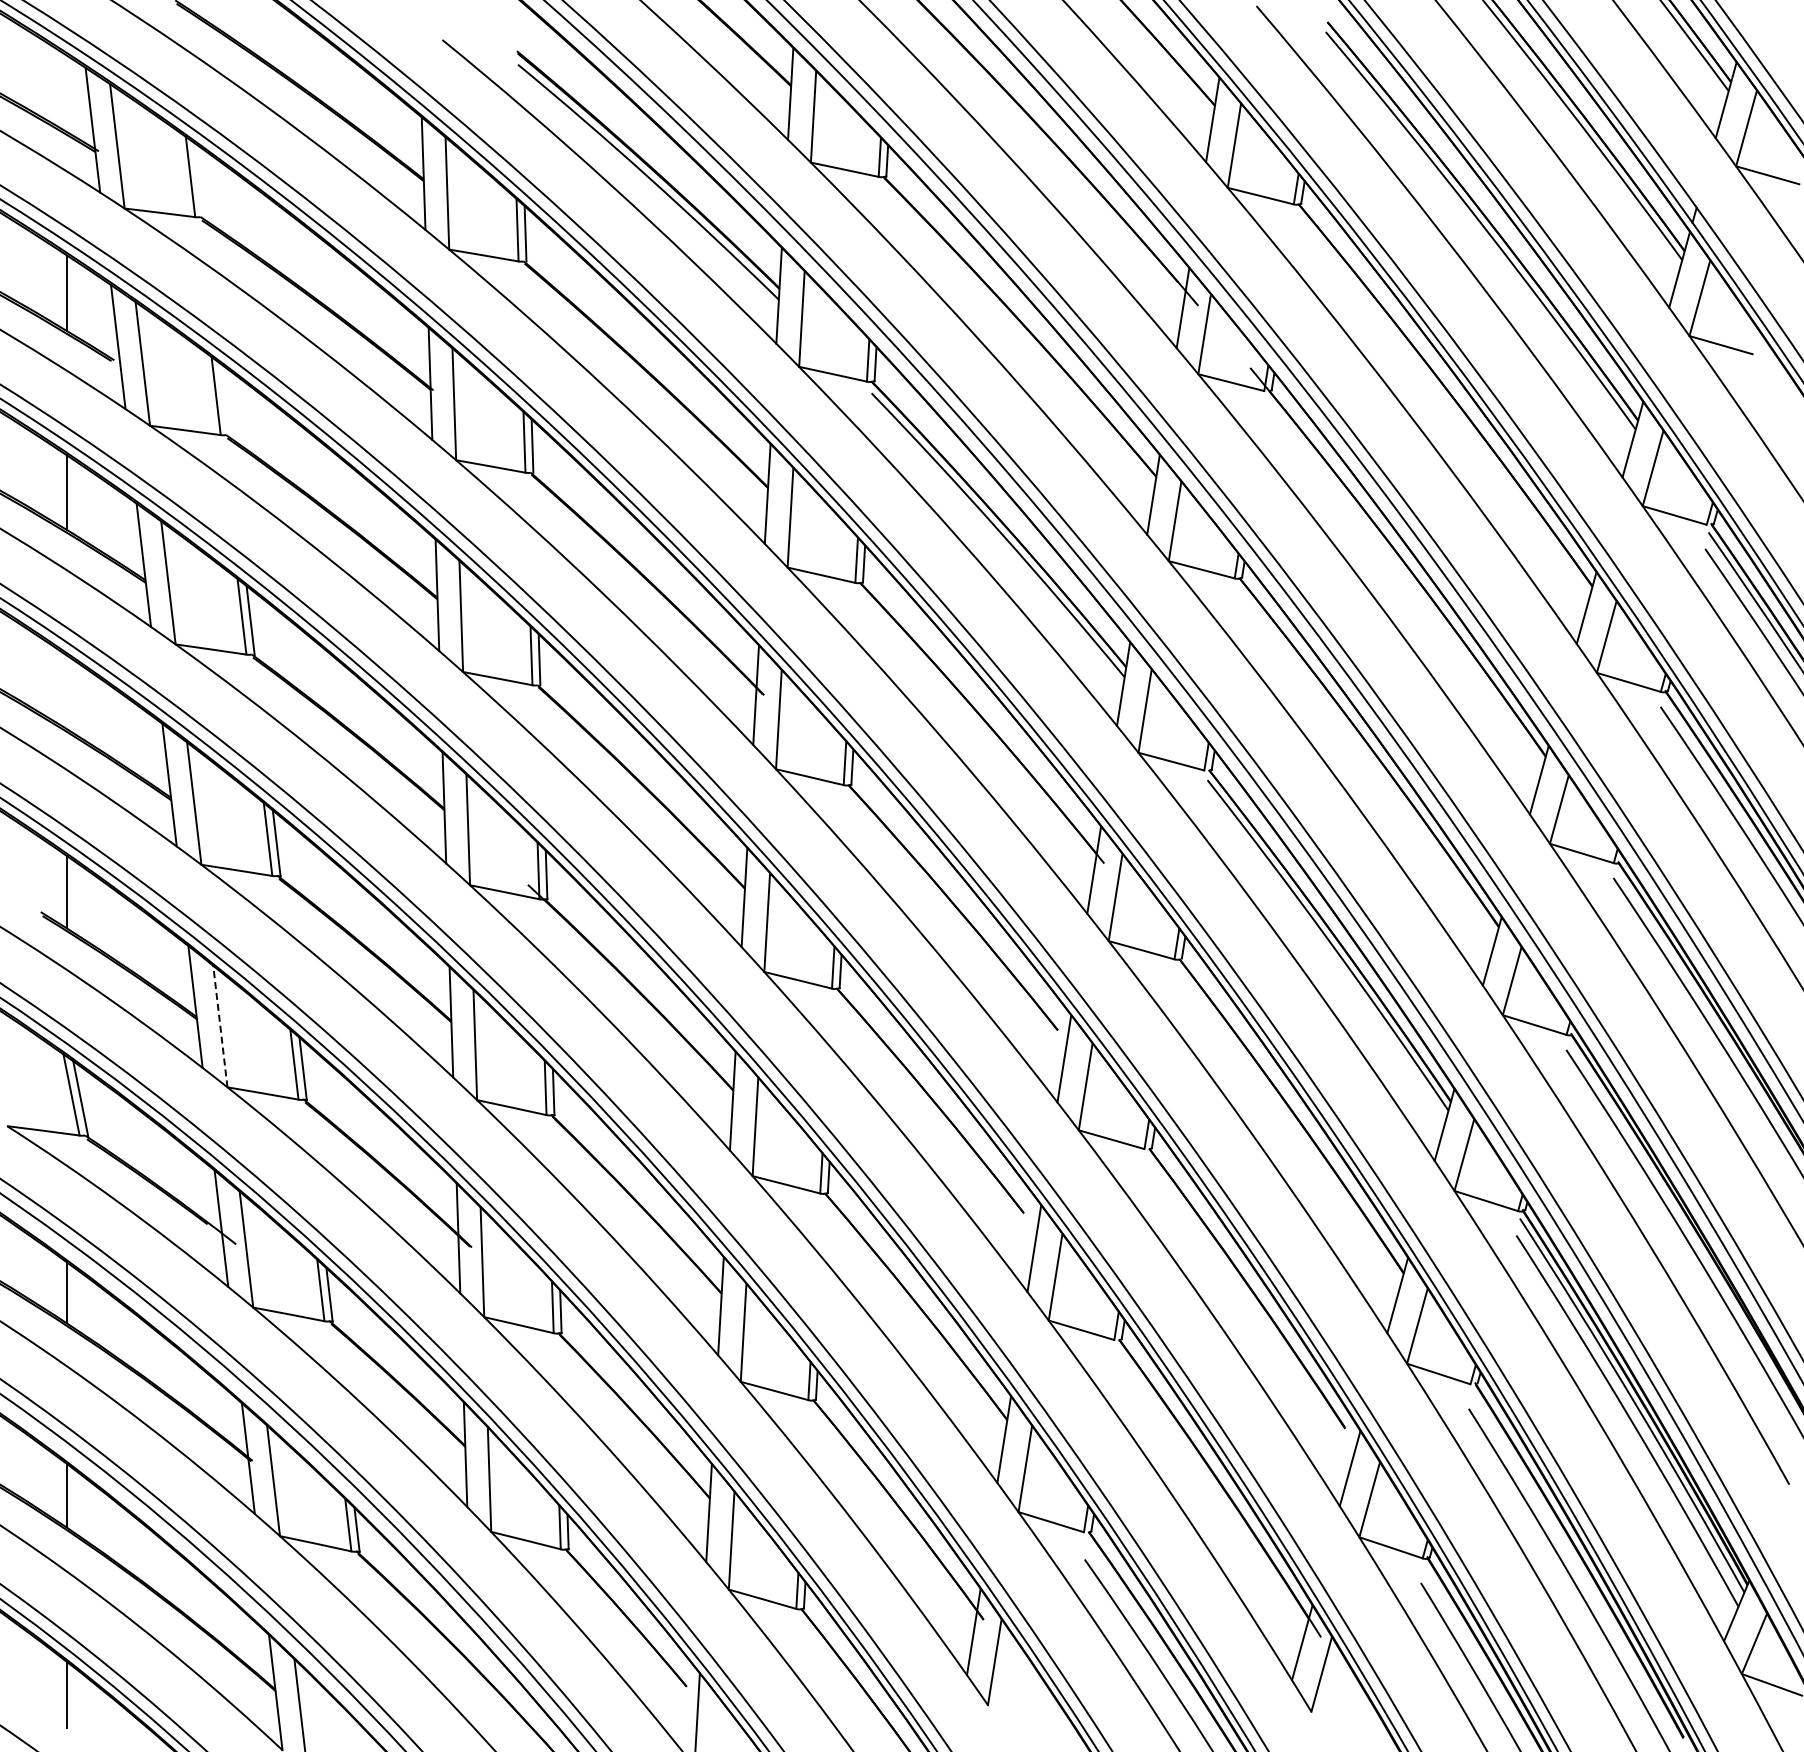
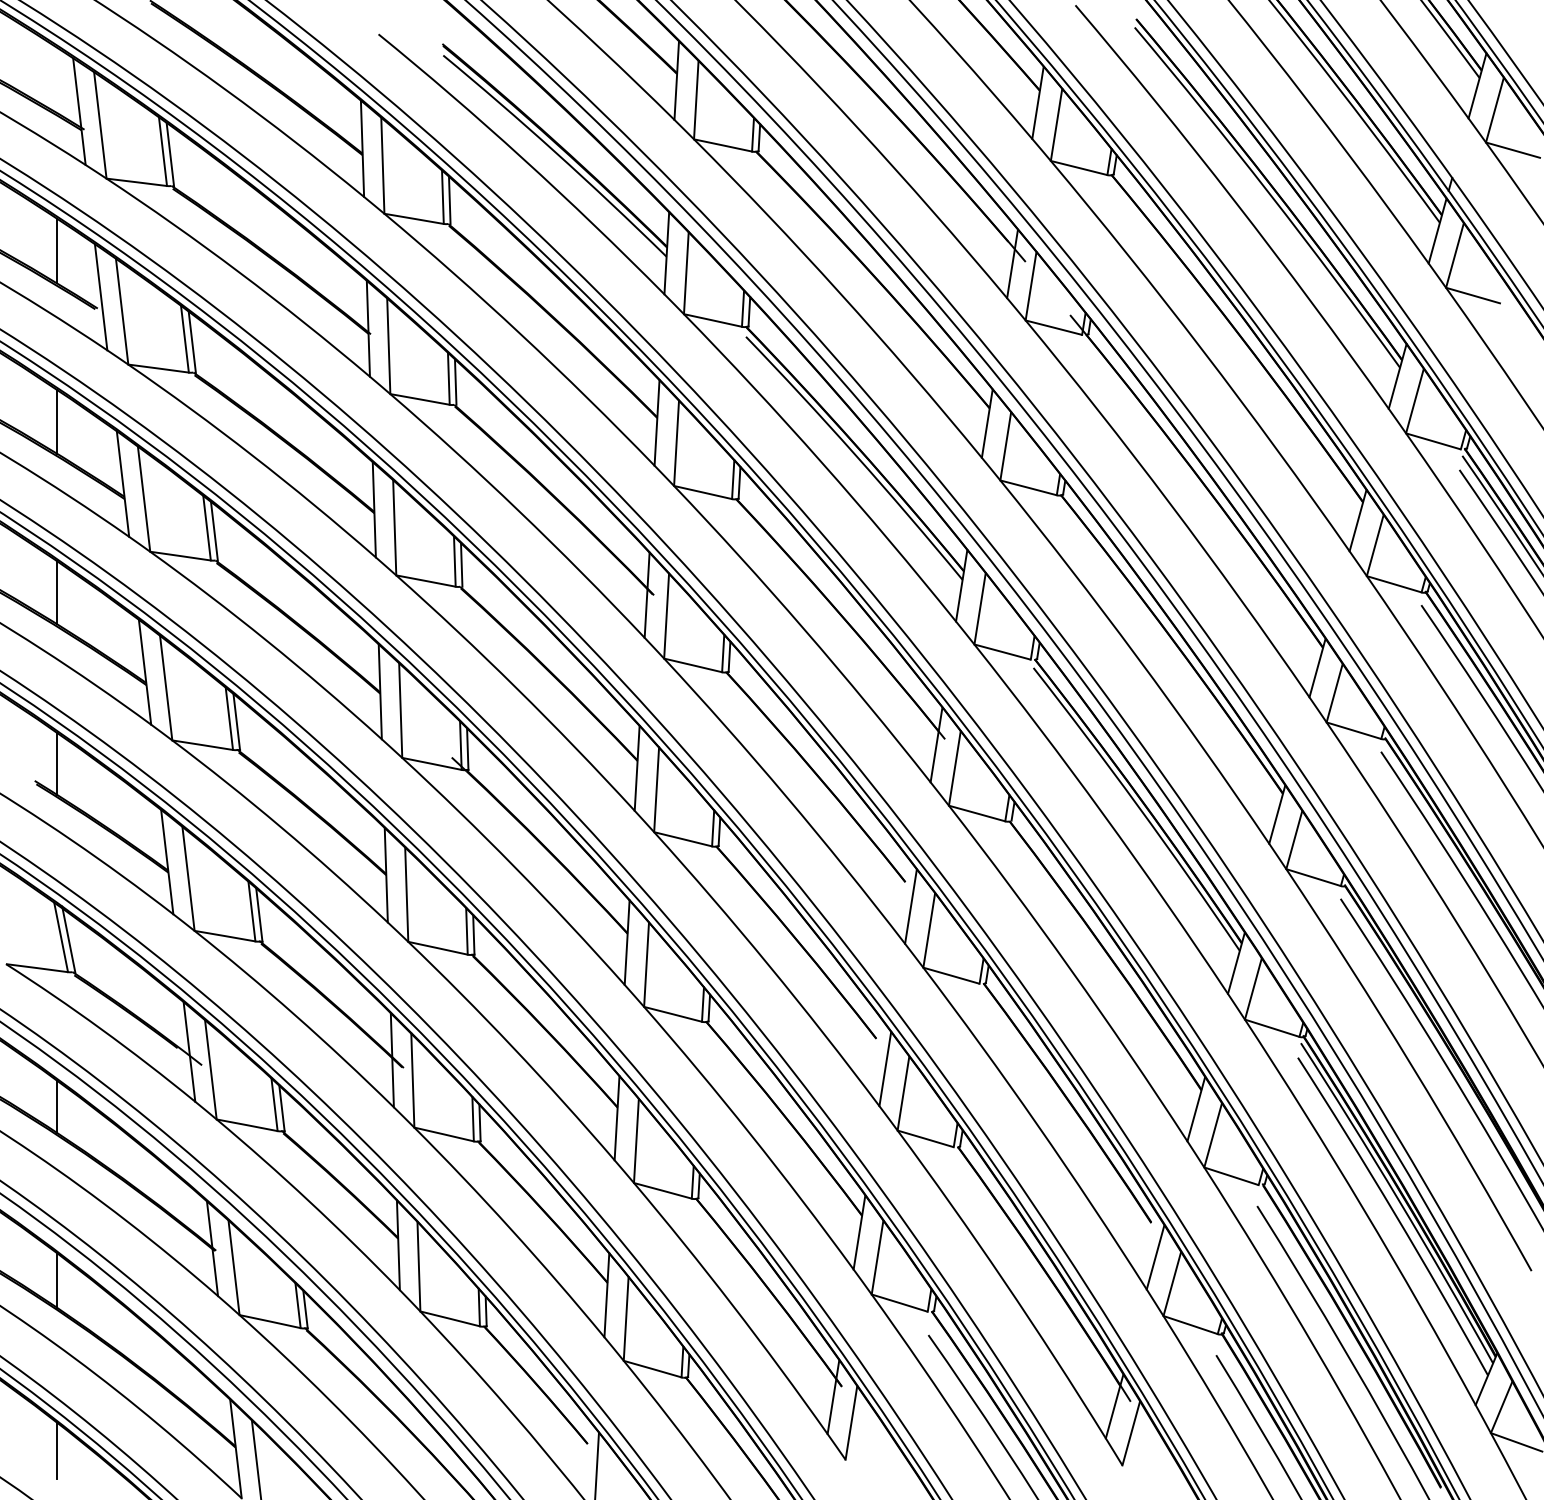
line: (198, 180) -> (169, 154), added
line: (224, 399) -> (192, 342), added
line: (66, 692) -> (56, 592), added
line: (220, 1026) -> (188, 878), dashed -> solid

